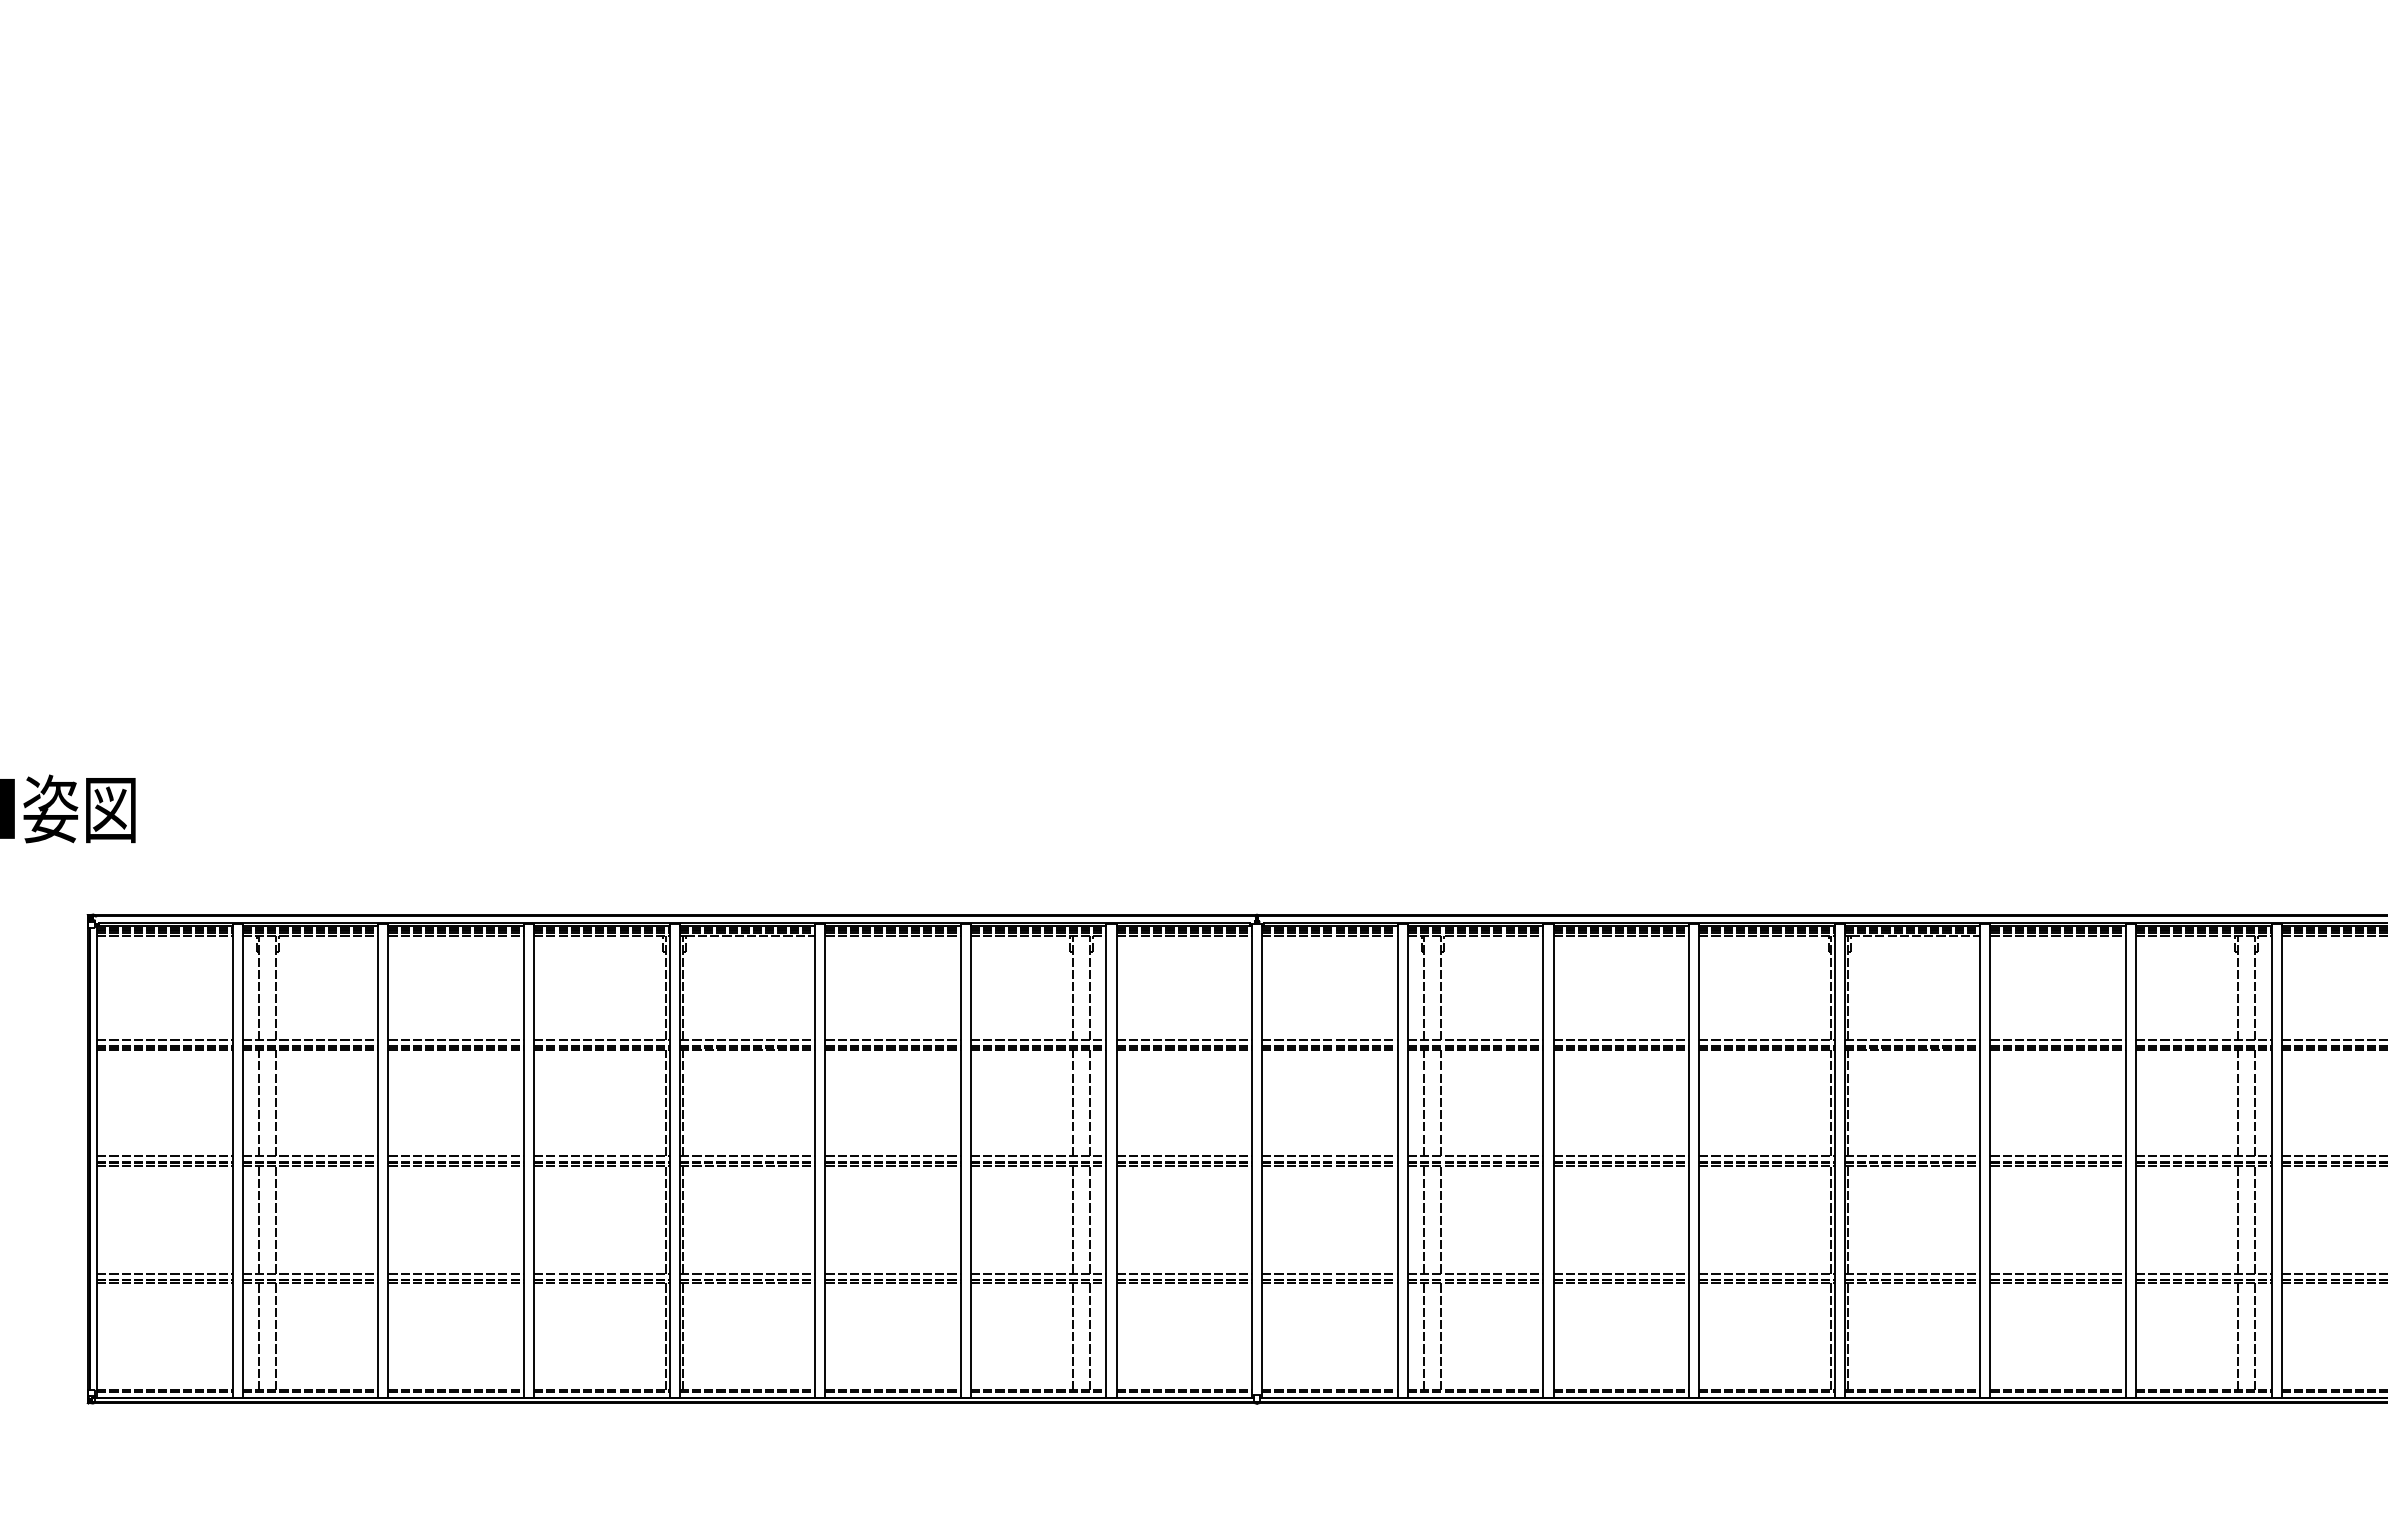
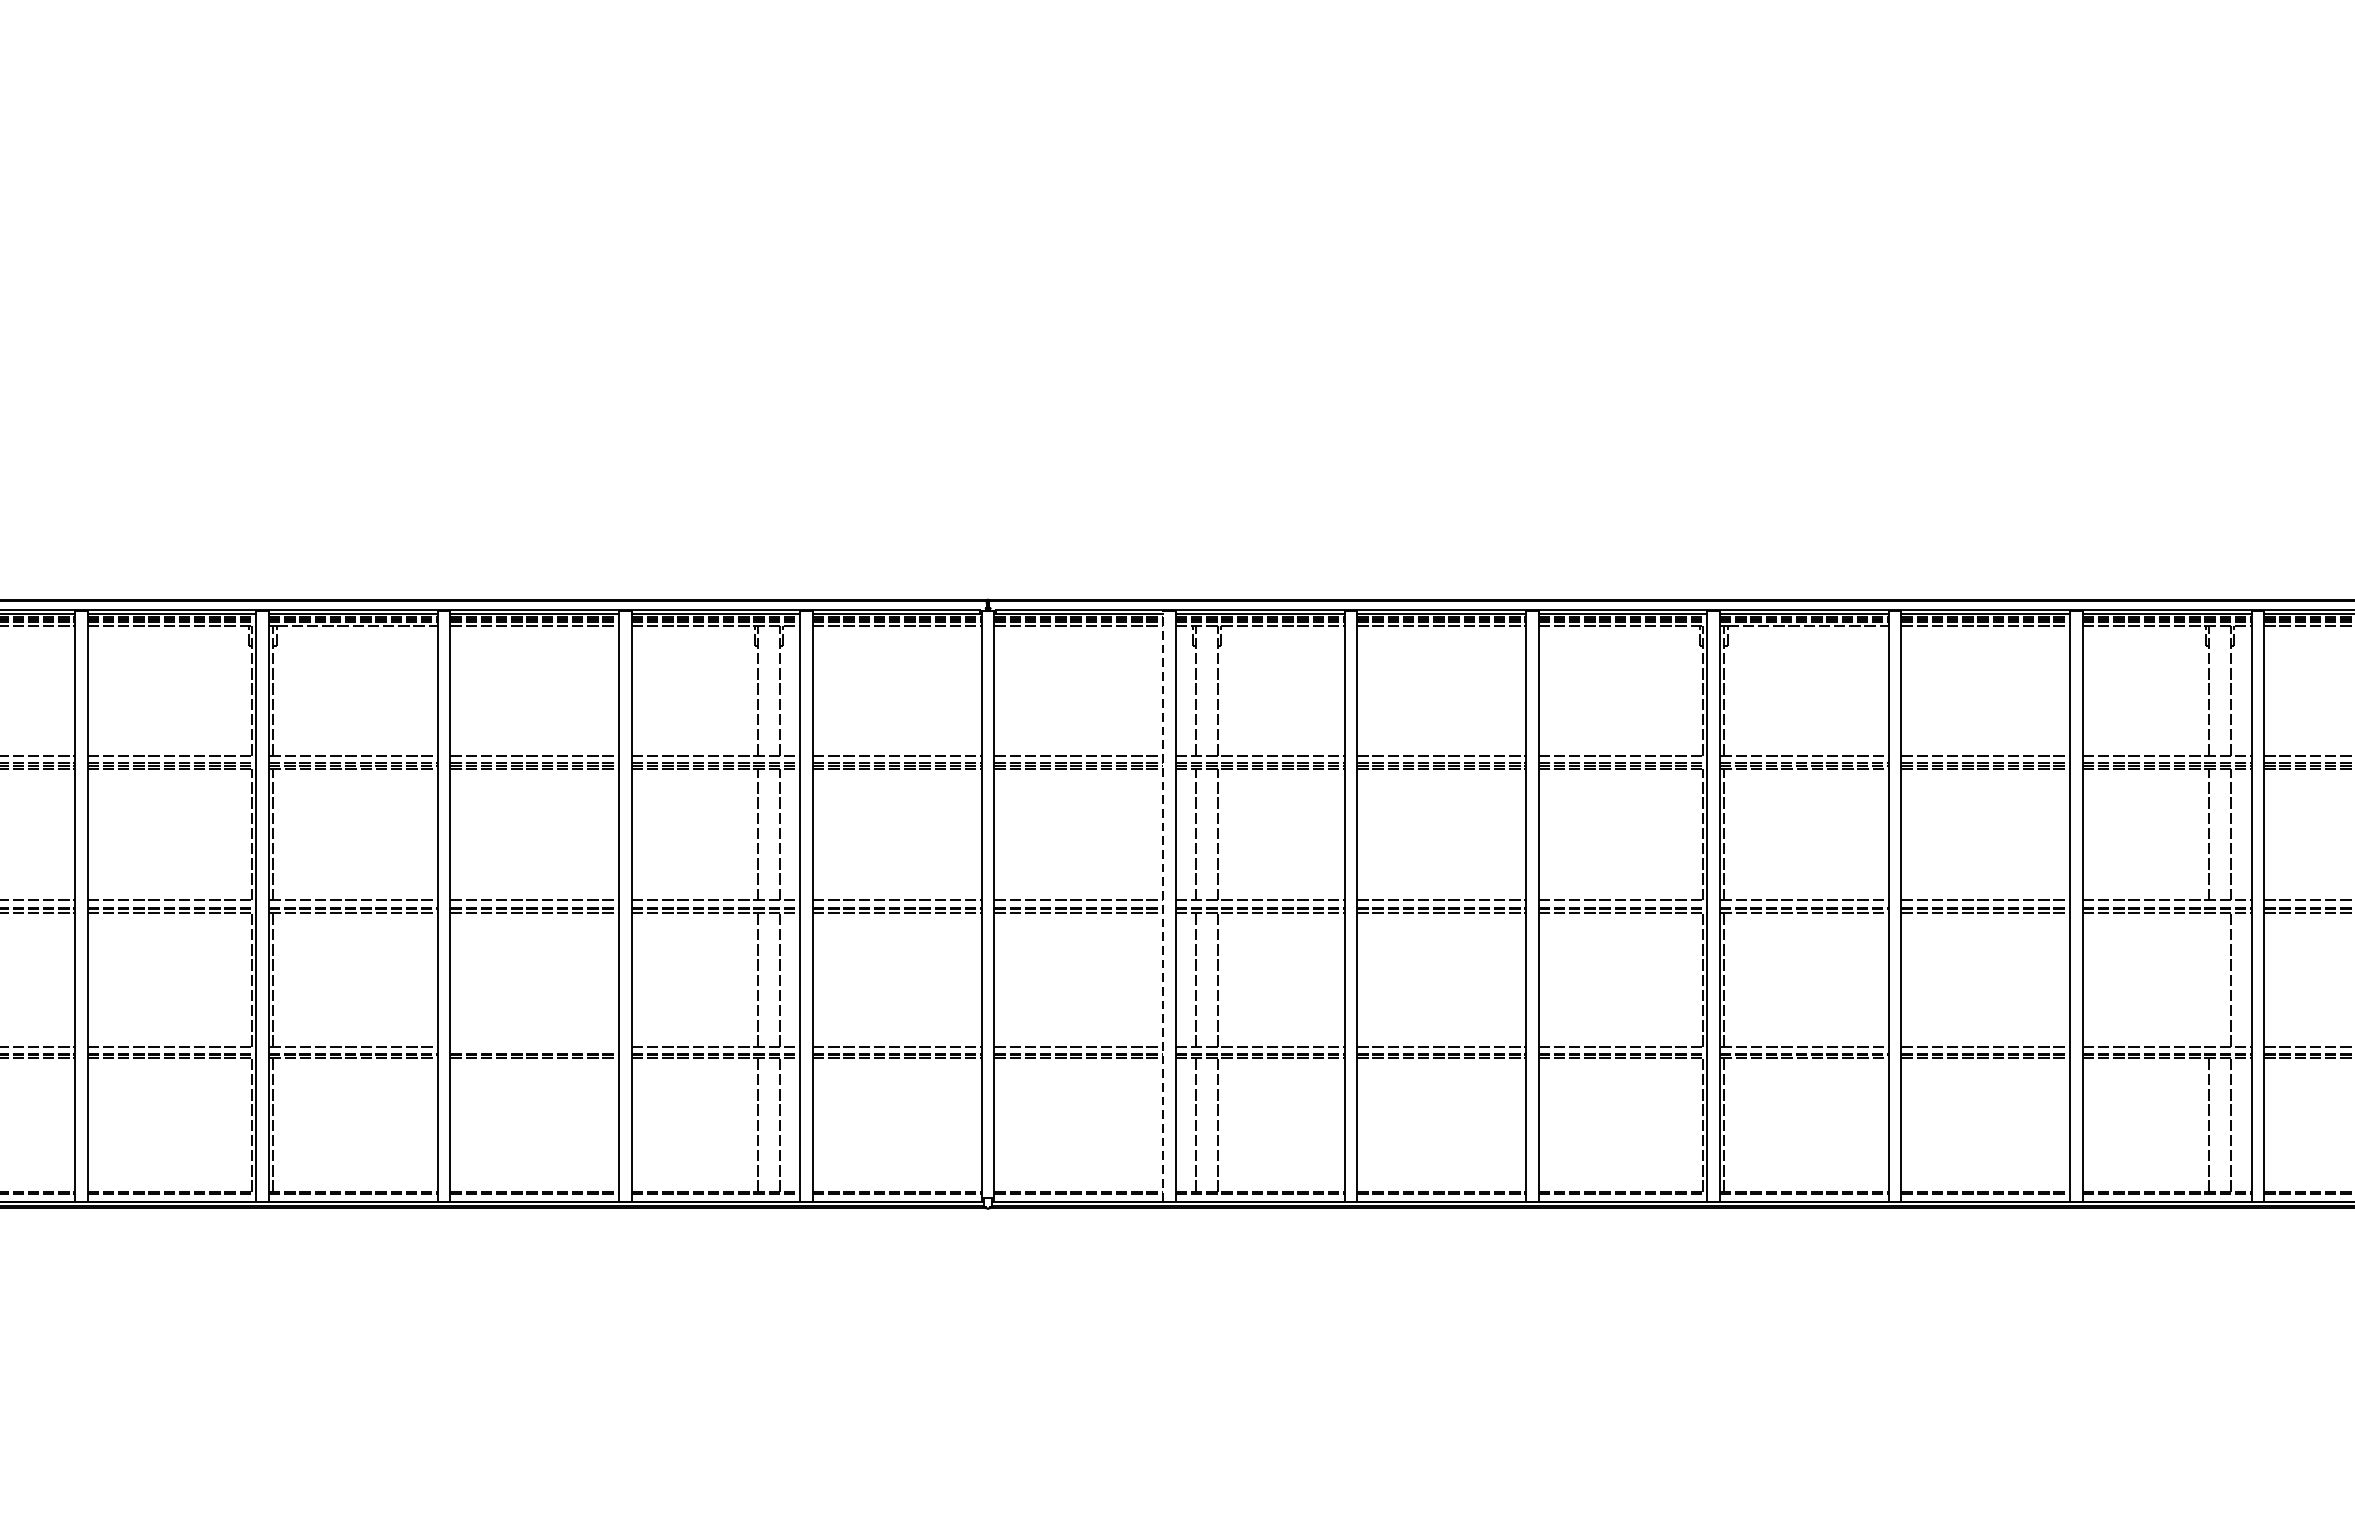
line: (1397, 1160) -> (1162, 905), solid -> dashed
line: (2237, 1219) -> (2209, 979), removed
line: (892, 1273) -> (533, 1046), removed

